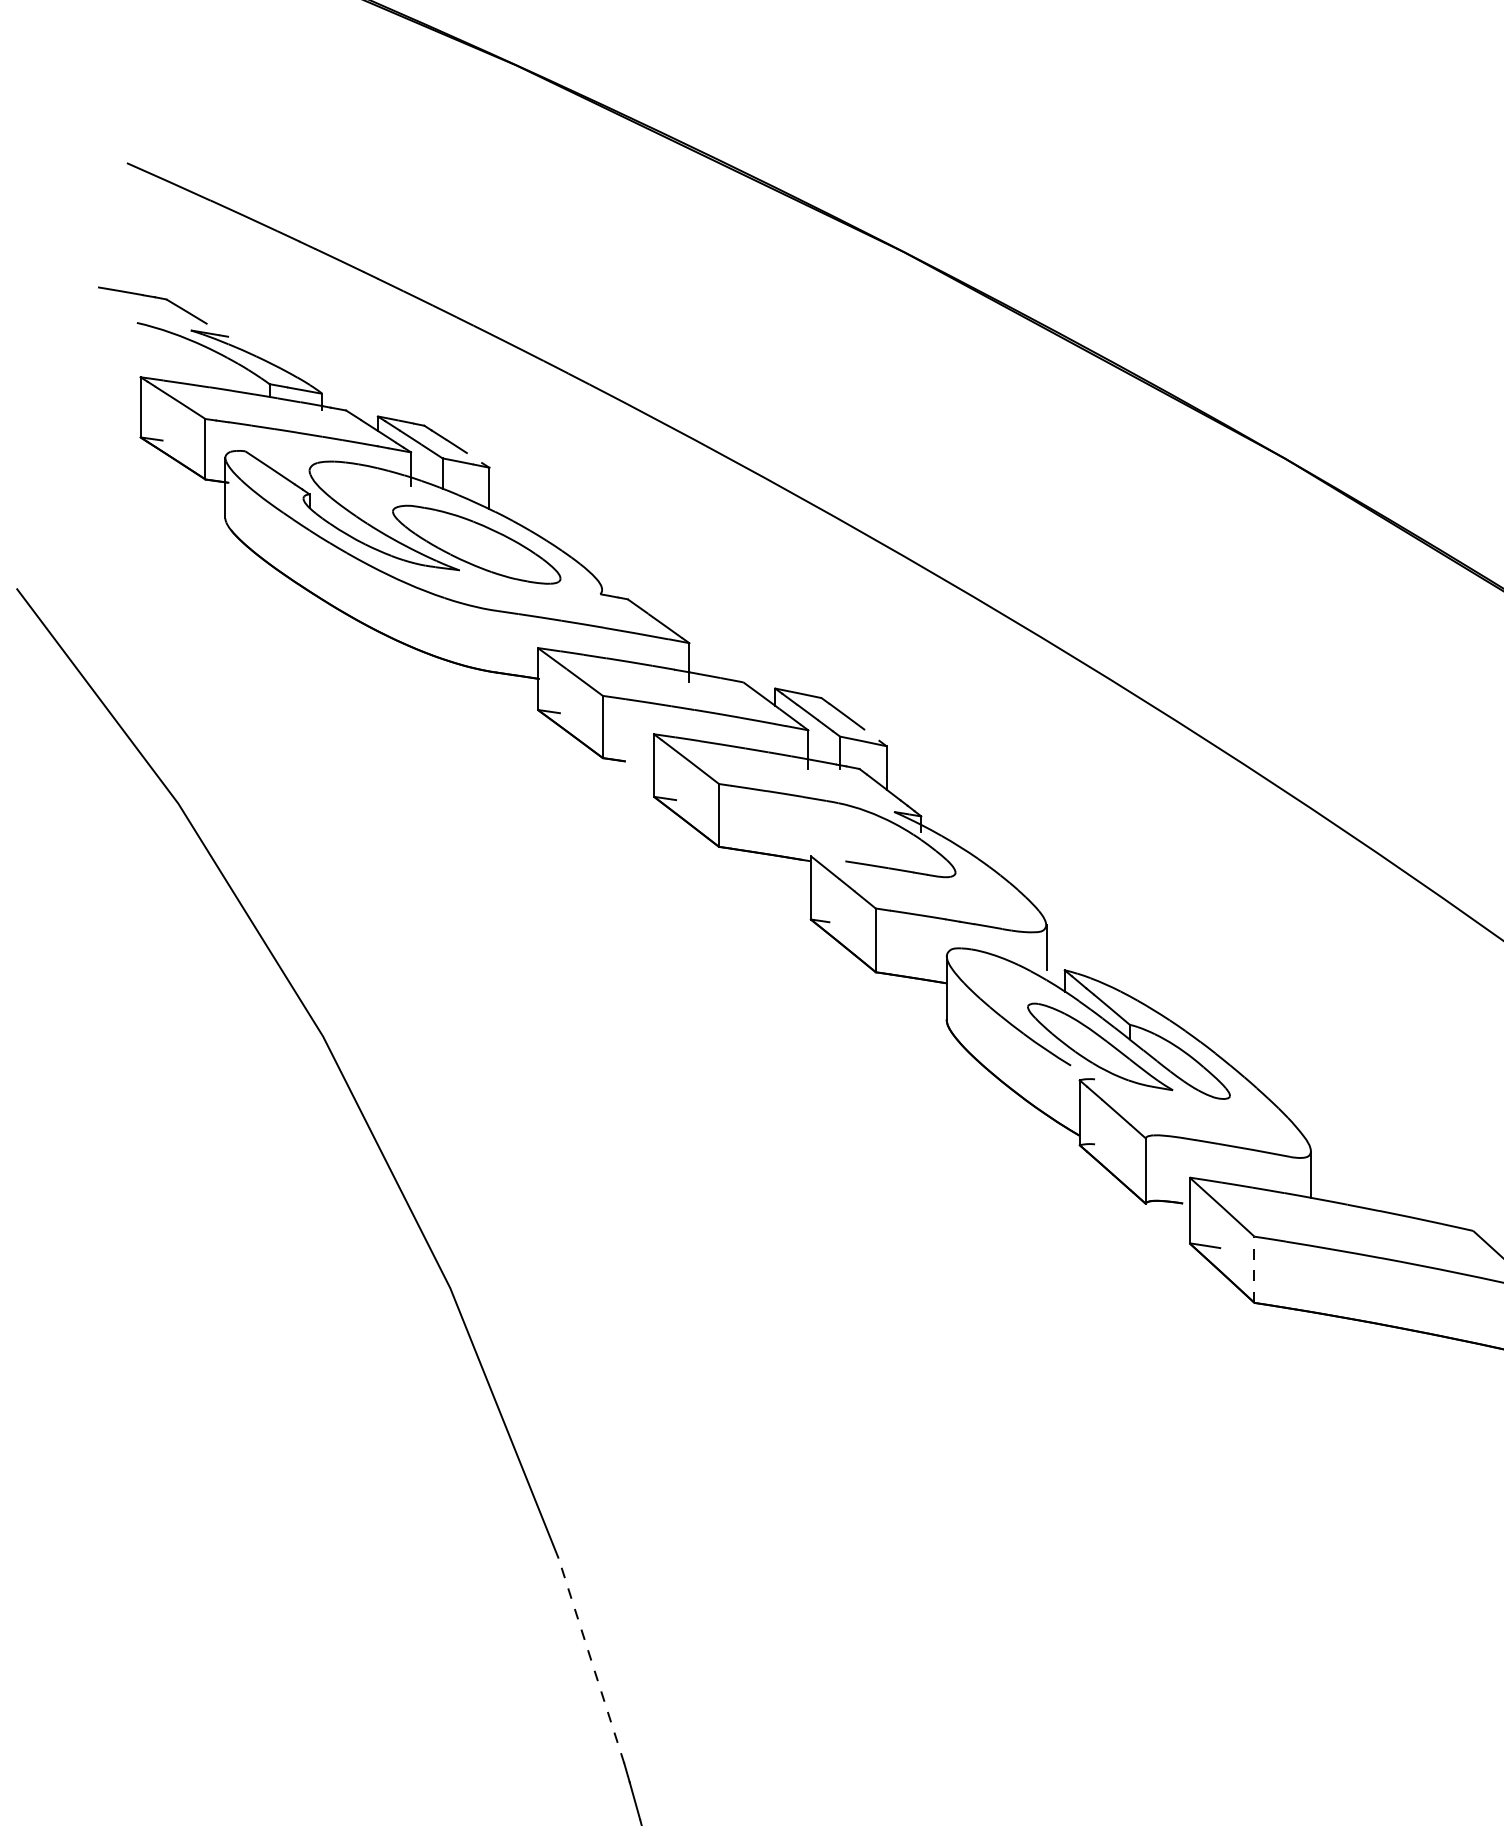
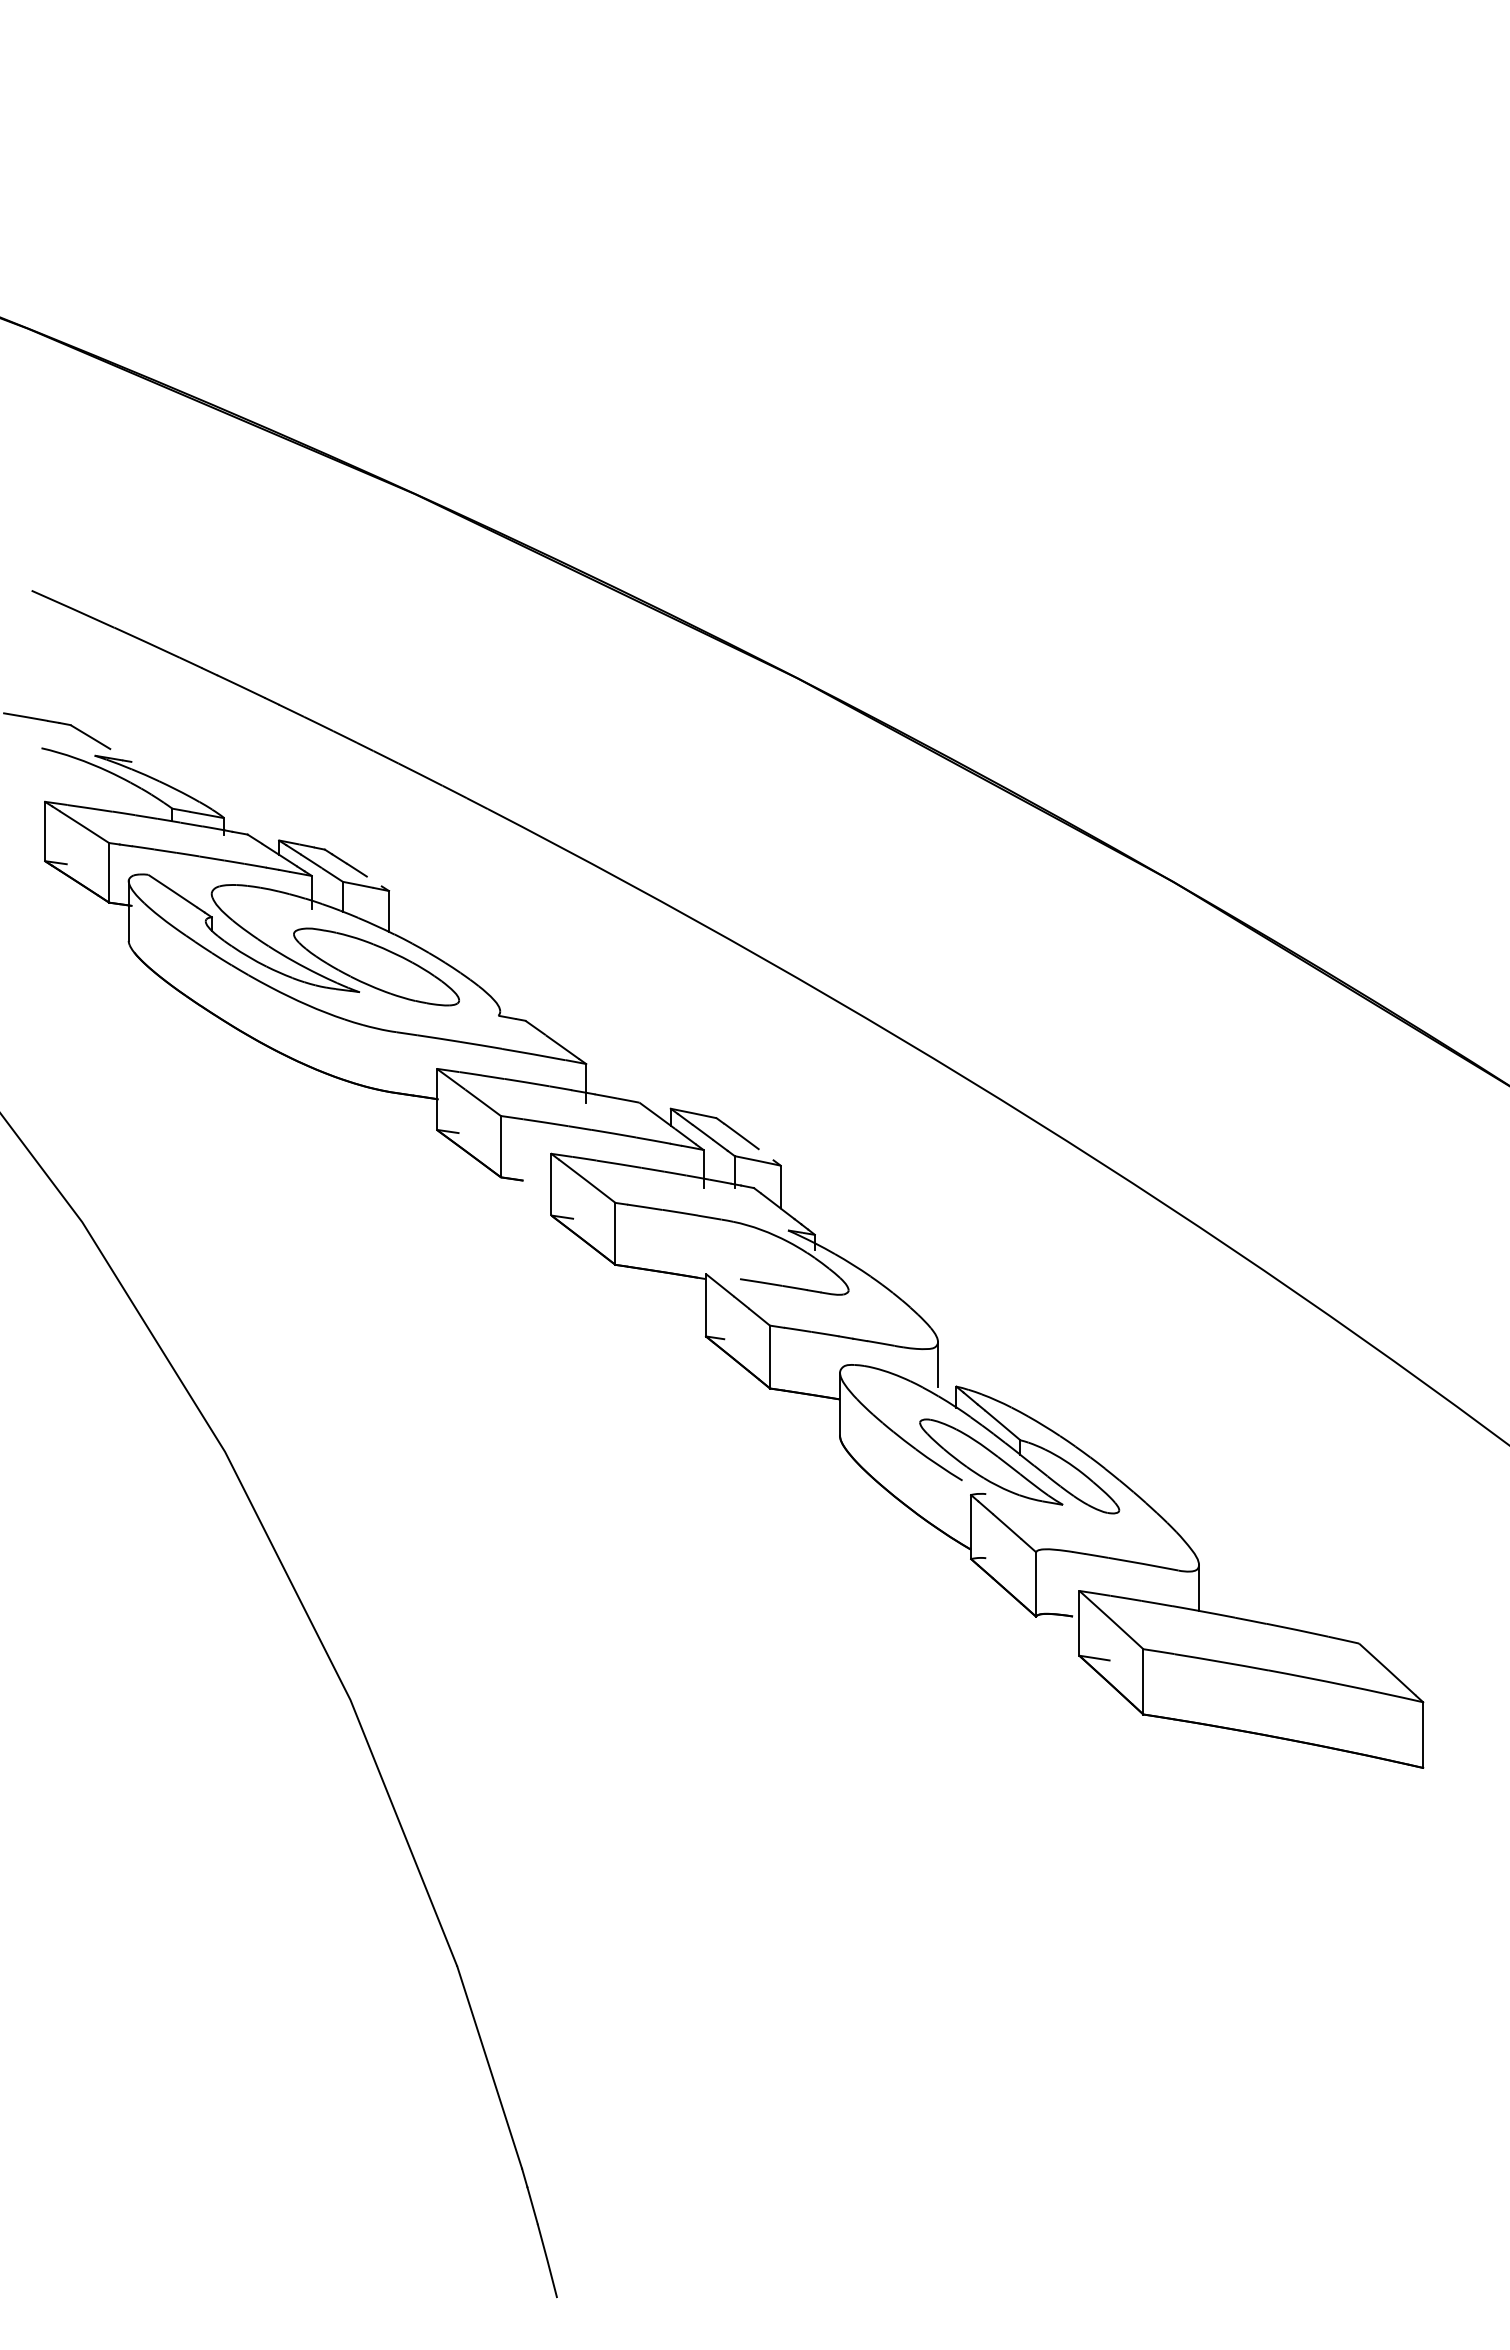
line: (1254, 1269) -> (1143, 1681), dashed -> solid
line: (591, 1660) -> (489, 2067), dashed -> solid

